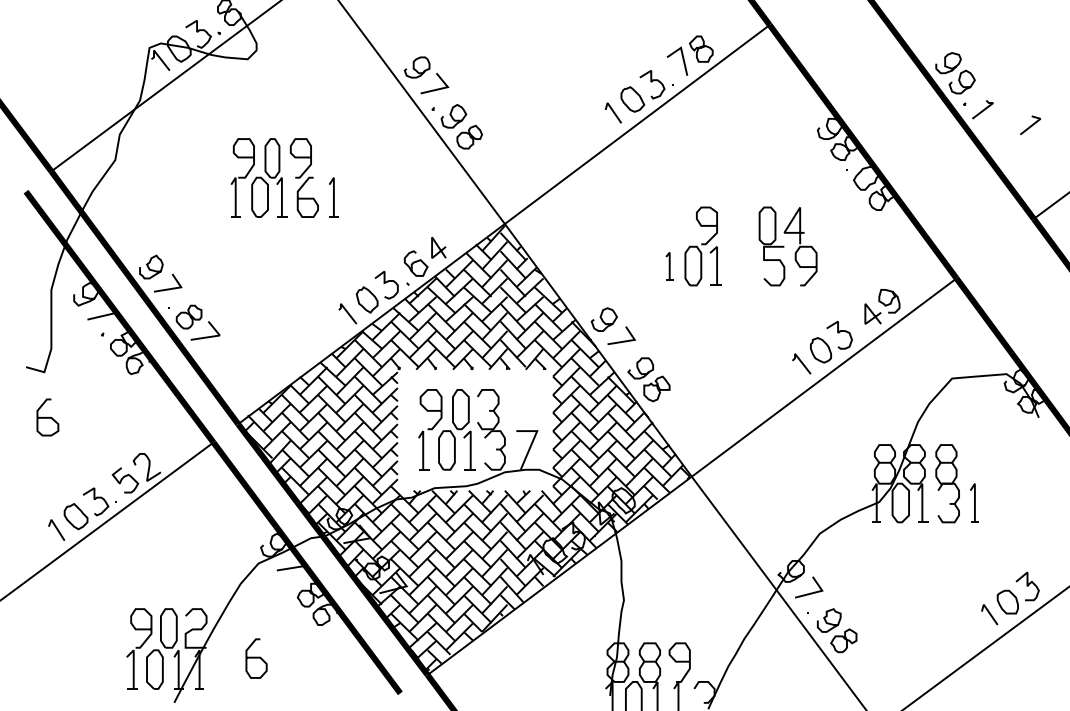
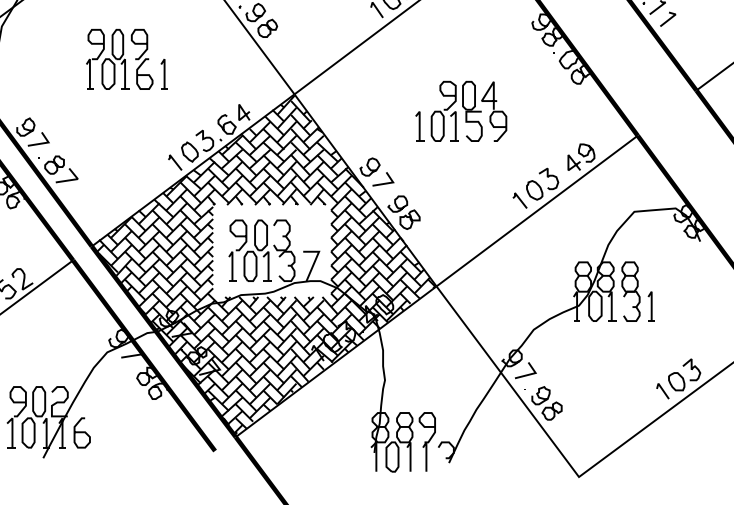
line: (1031, 124) -> (668, 18), moved
part: (787, 246) -> (484, 111), moved
part: (669, 265) -> (419, 125), size x1.43
curve: (256, 658) -> (82, 432), moved

